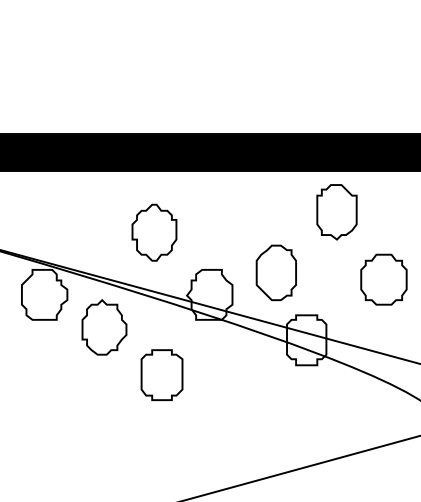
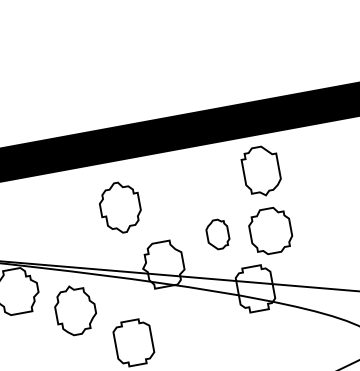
part: (154, 232) -> (120, 207), moved
part: (275, 272) -> (217, 234), size x0.6
part: (383, 279) -> (270, 230), moved

